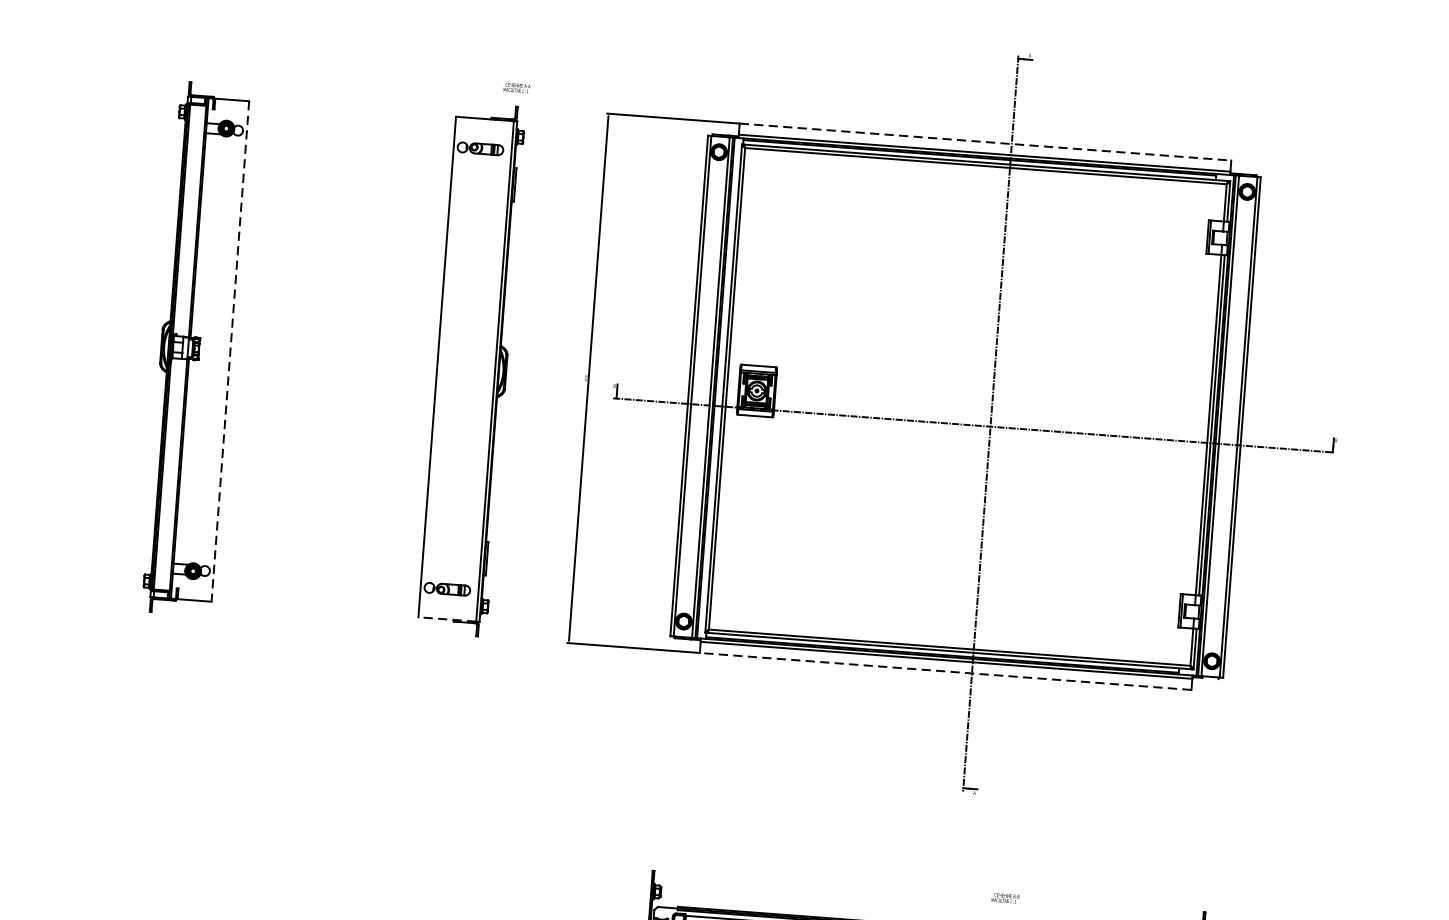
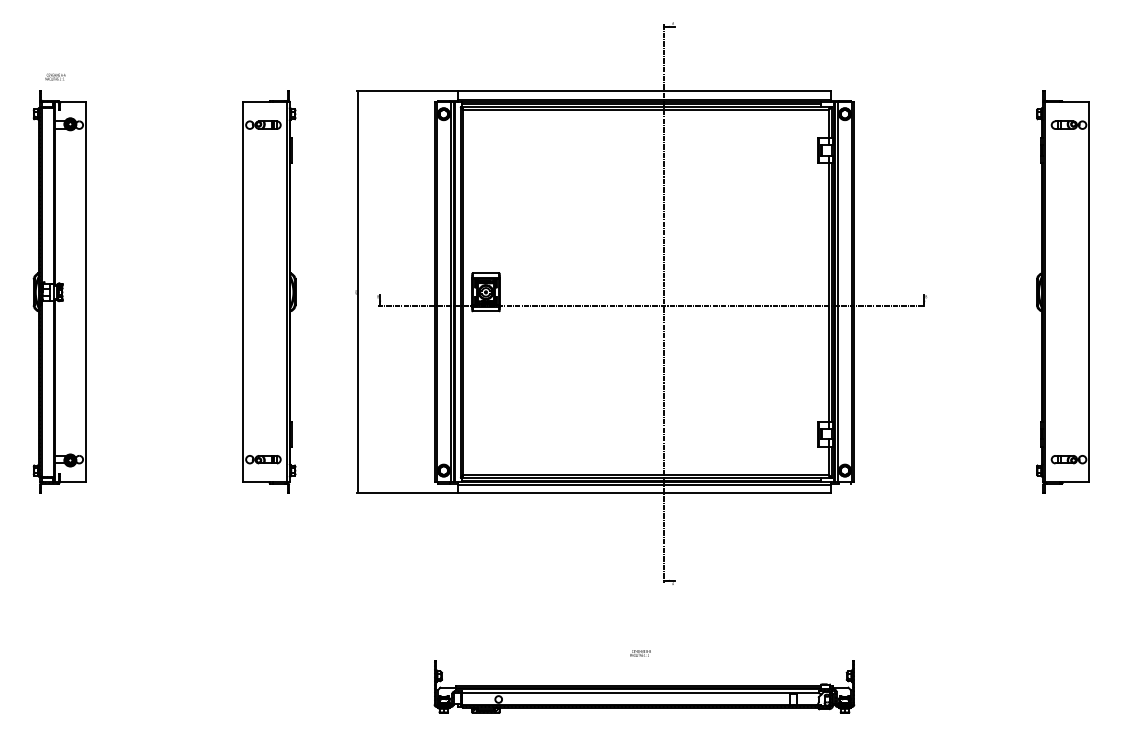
text: (517, 87) -> (55, 76), moved
line: (985, 142) -> (644, 91), dashed -> solid
line: (230, 351) -> (86, 292), dashed -> solid
line: (447, 619) -> (265, 482), dashed -> solid
line: (945, 671) -> (644, 493), dashed -> solid
text: (1005, 898) -> (640, 653), moved

